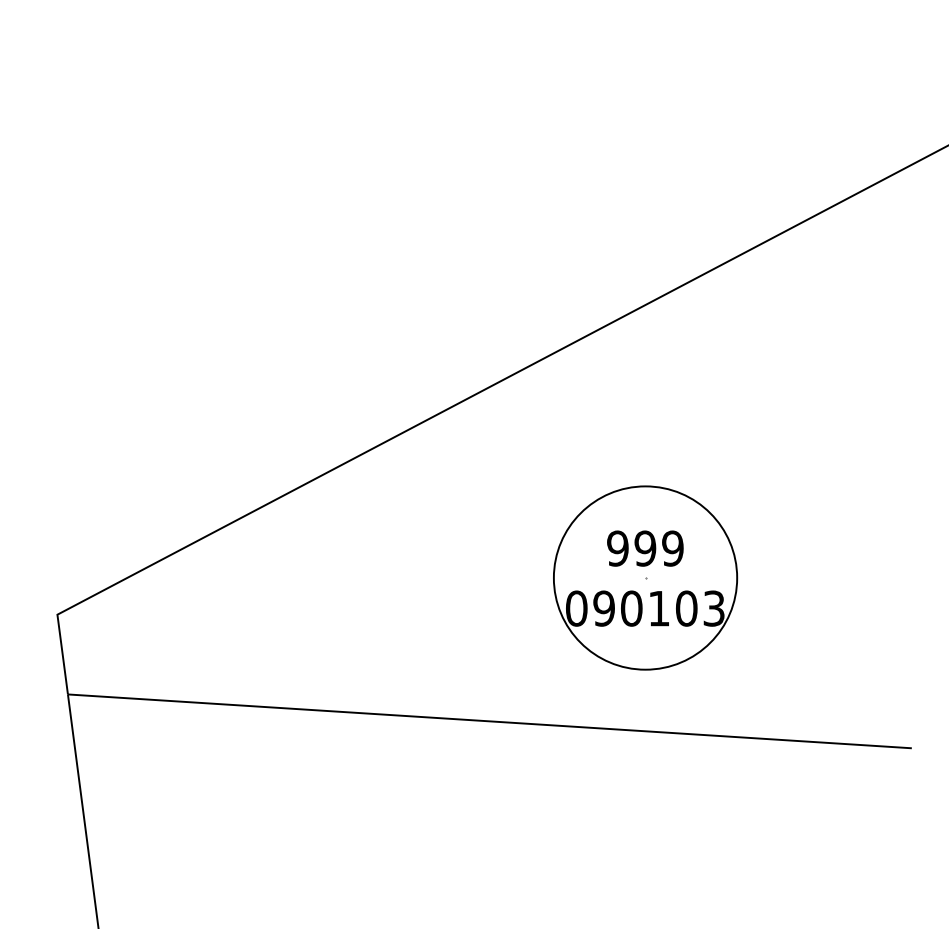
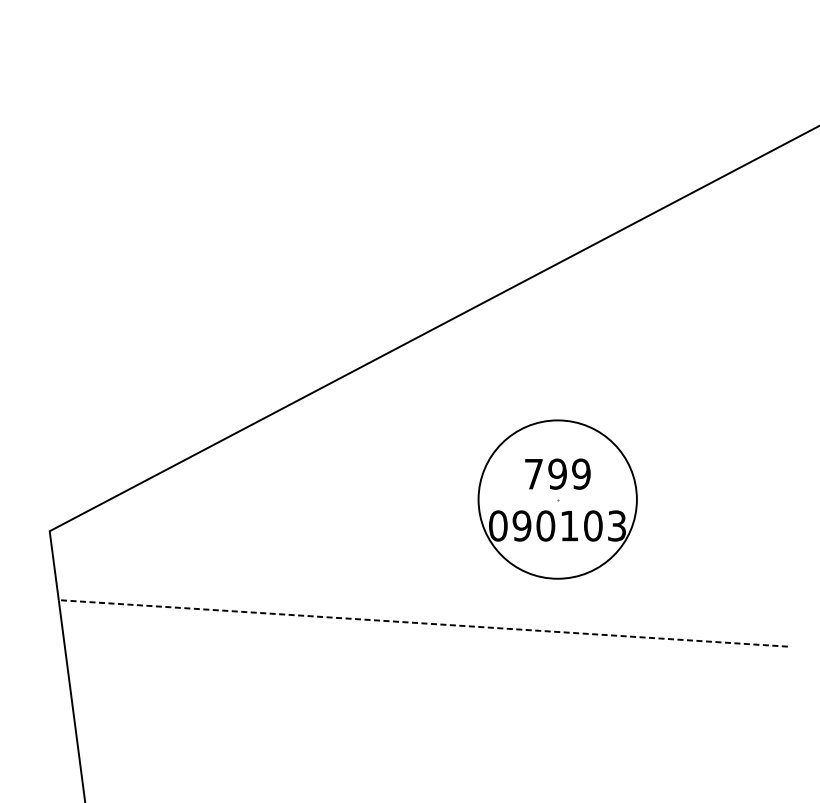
text: (617, 548) -> (533, 474), 999 -> 799
line: (489, 721) -> (422, 623), solid -> dashed

